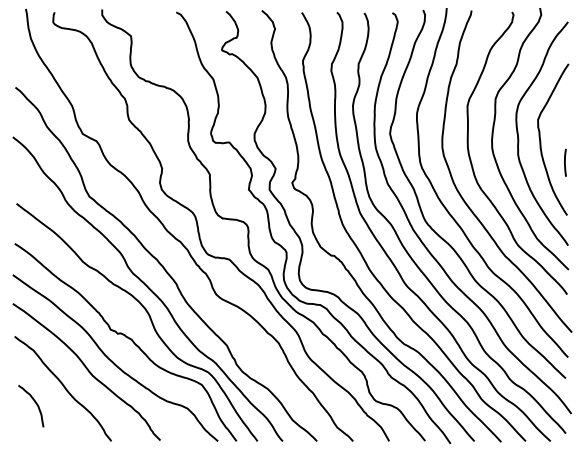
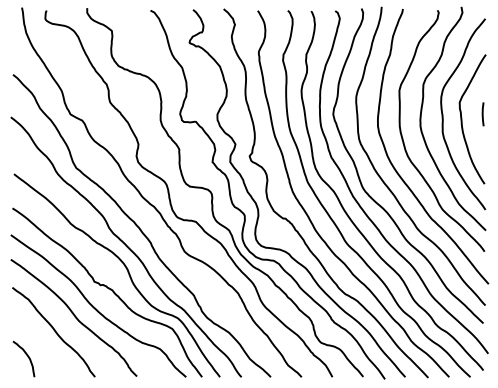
line: (565, 162) -> (483, 114), moved
curve: (34, 402) -> (26, 355), moved

